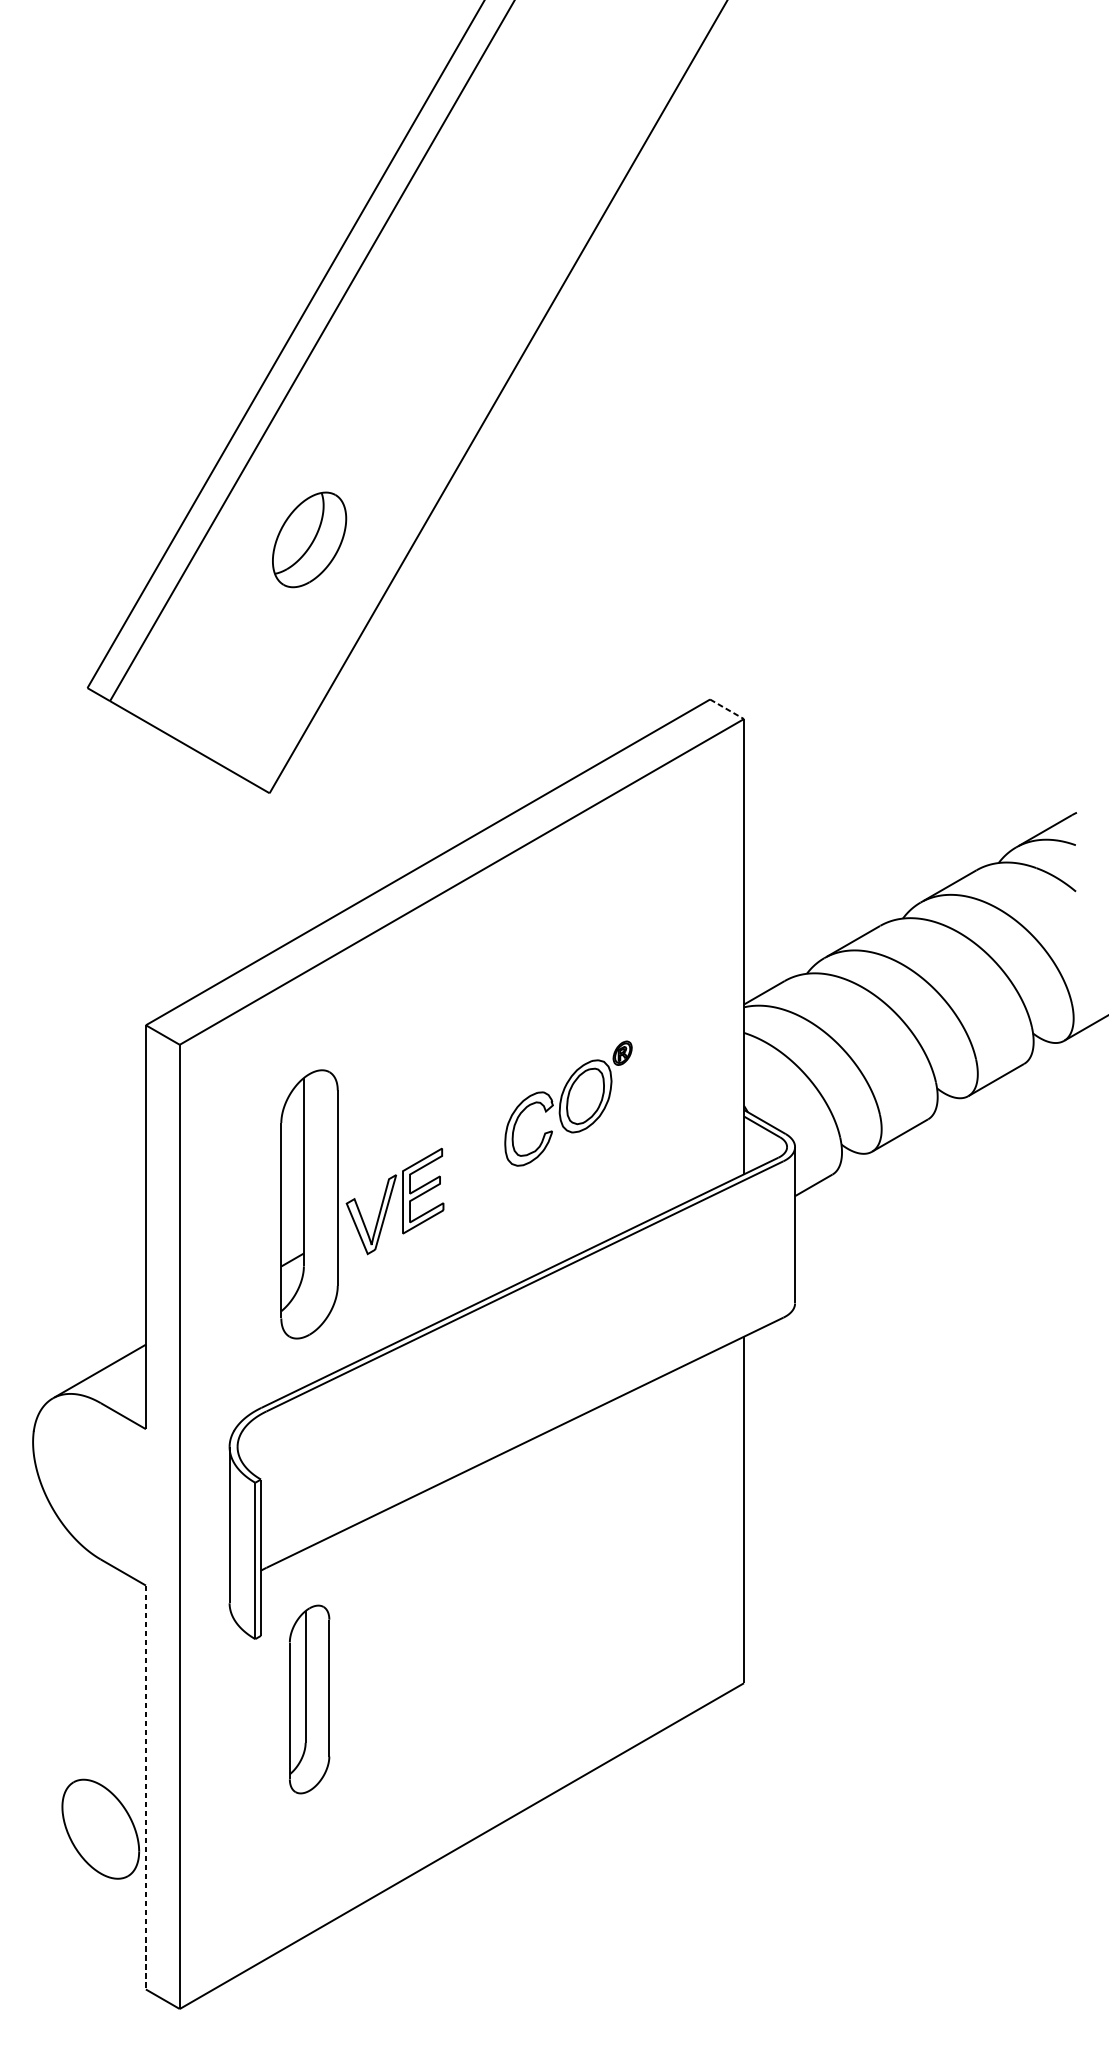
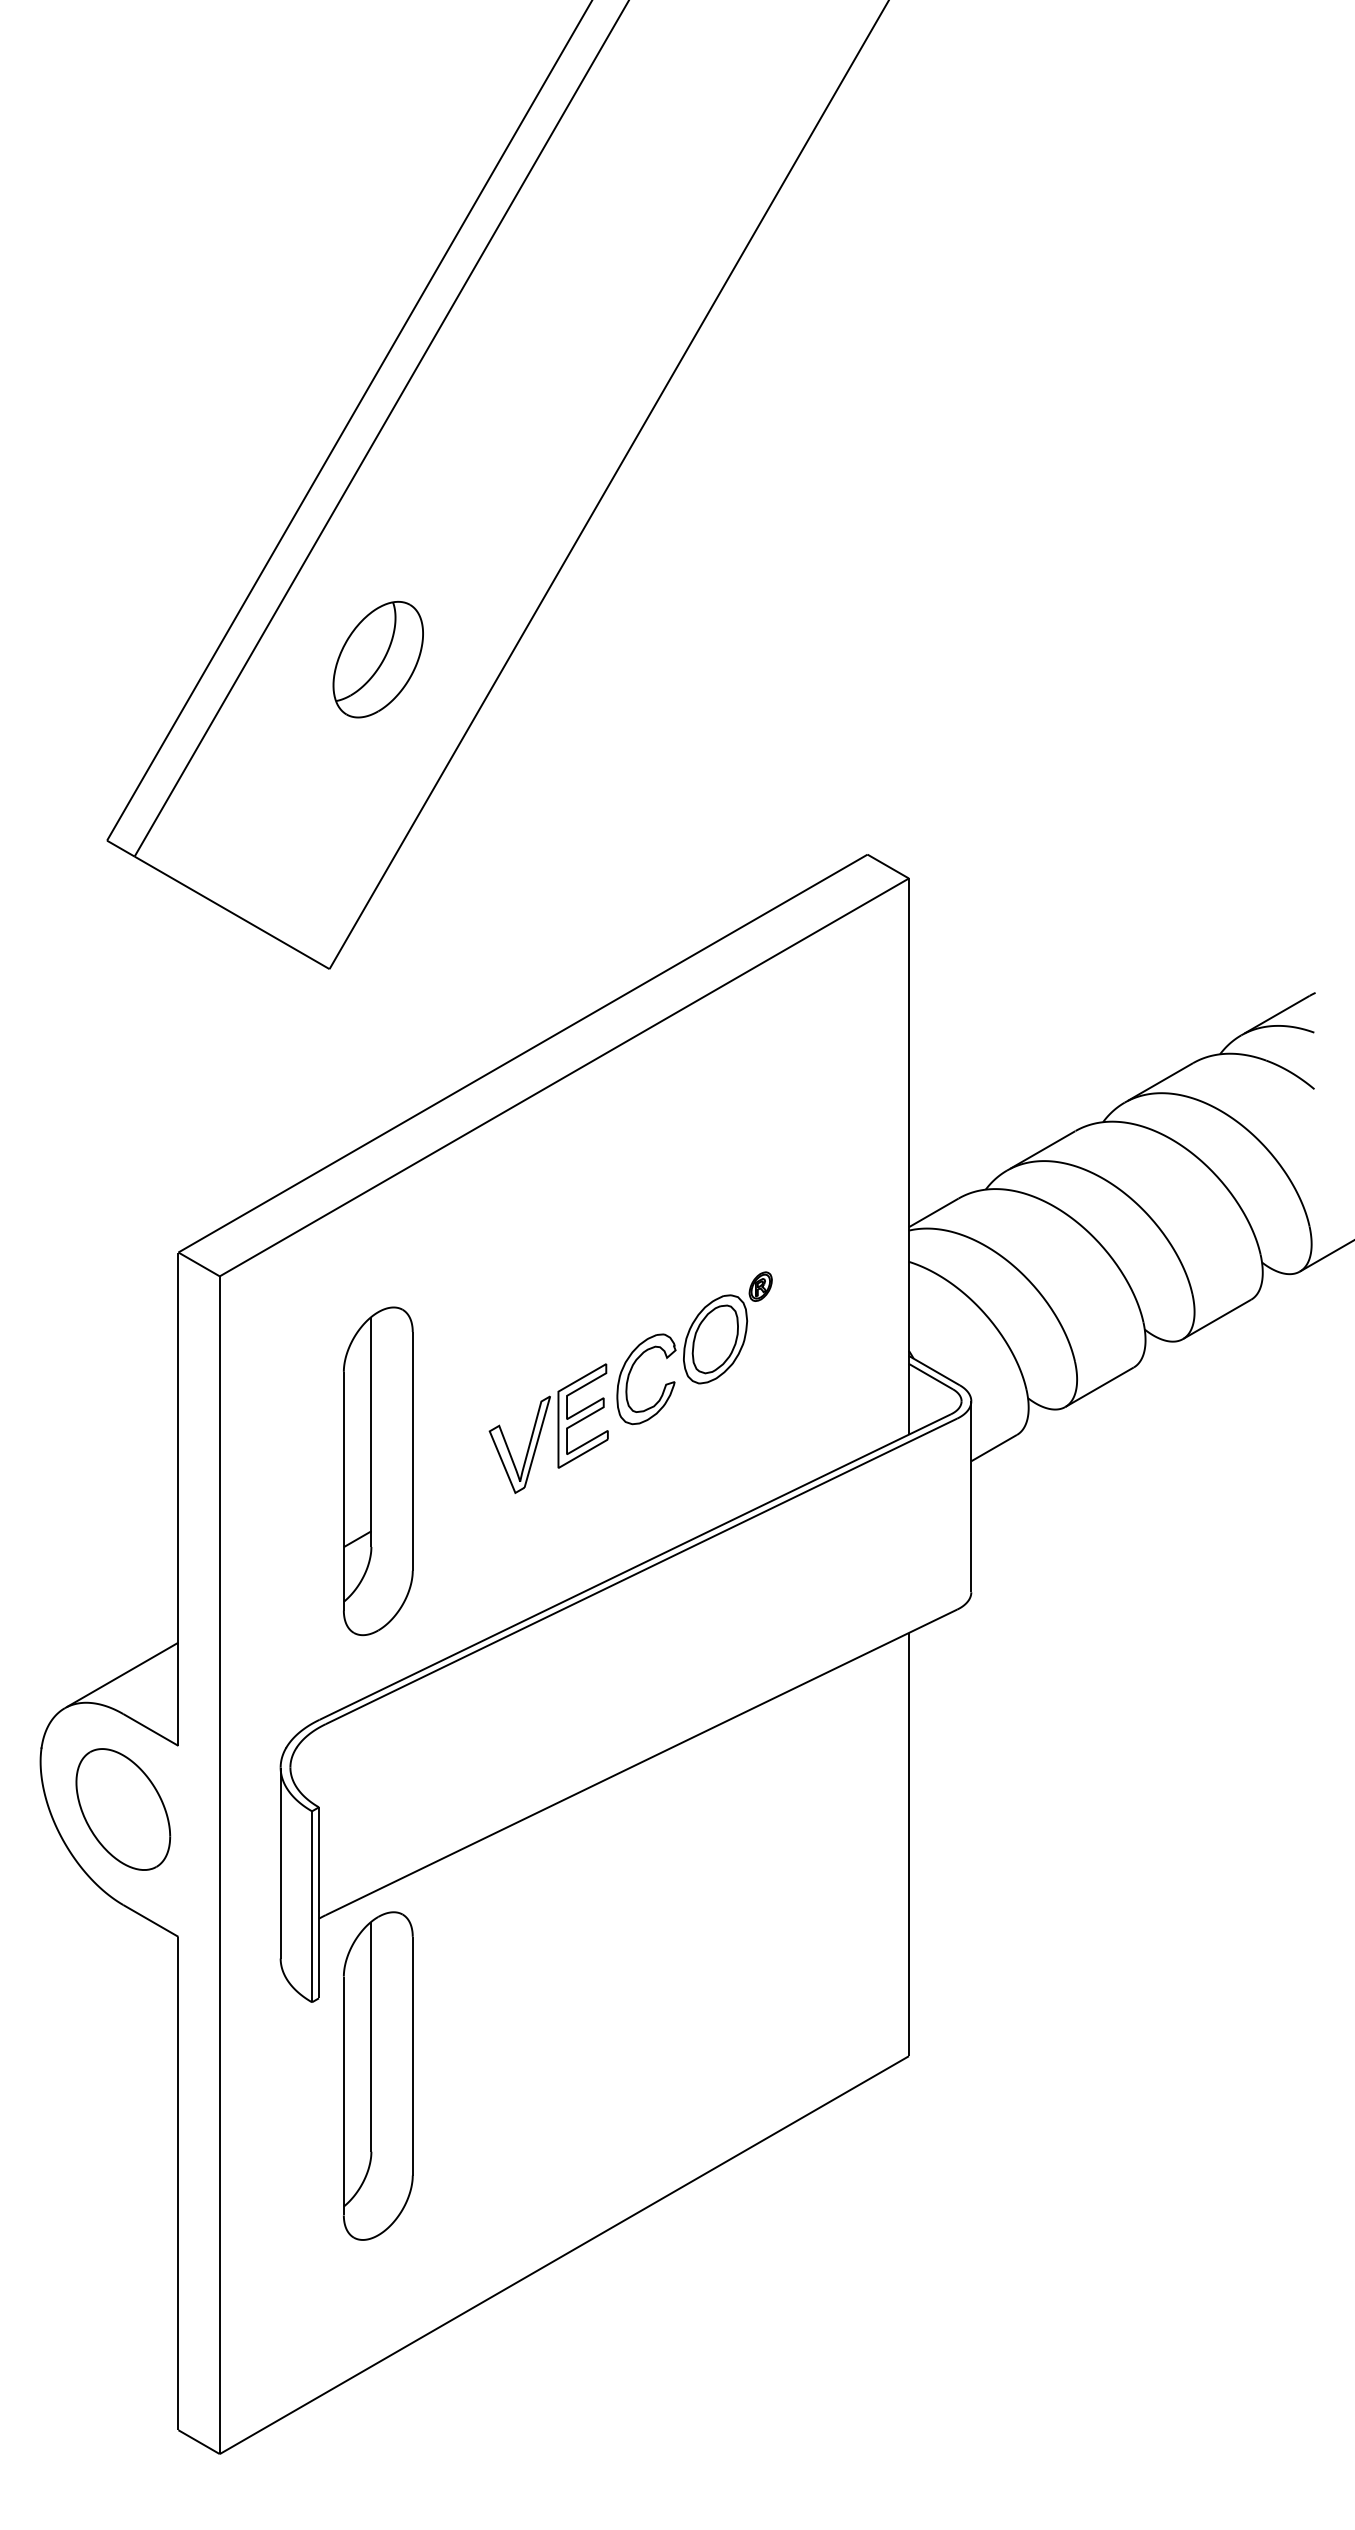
line: (727, 709) -> (888, 866), dashed -> solid
part: (394, 1201) -> (548, 1428), moved
part: (309, 1699) -> (378, 2075), size x1.43
line: (145, 1787) -> (178, 2183), dashed -> solid
part: (100, 1829) -> (123, 1809), moved

